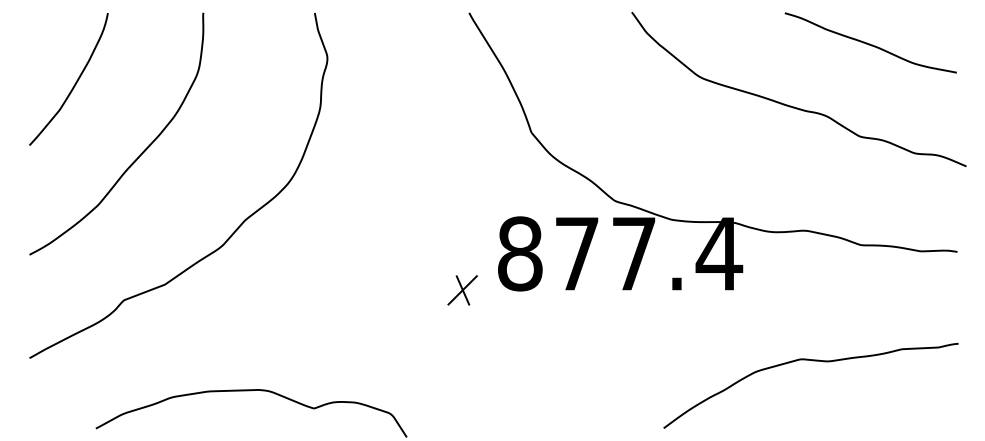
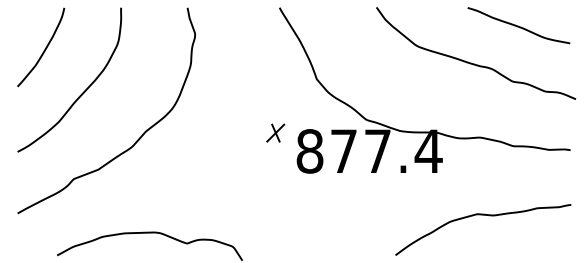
part: (462, 289) -> (275, 132), moved

